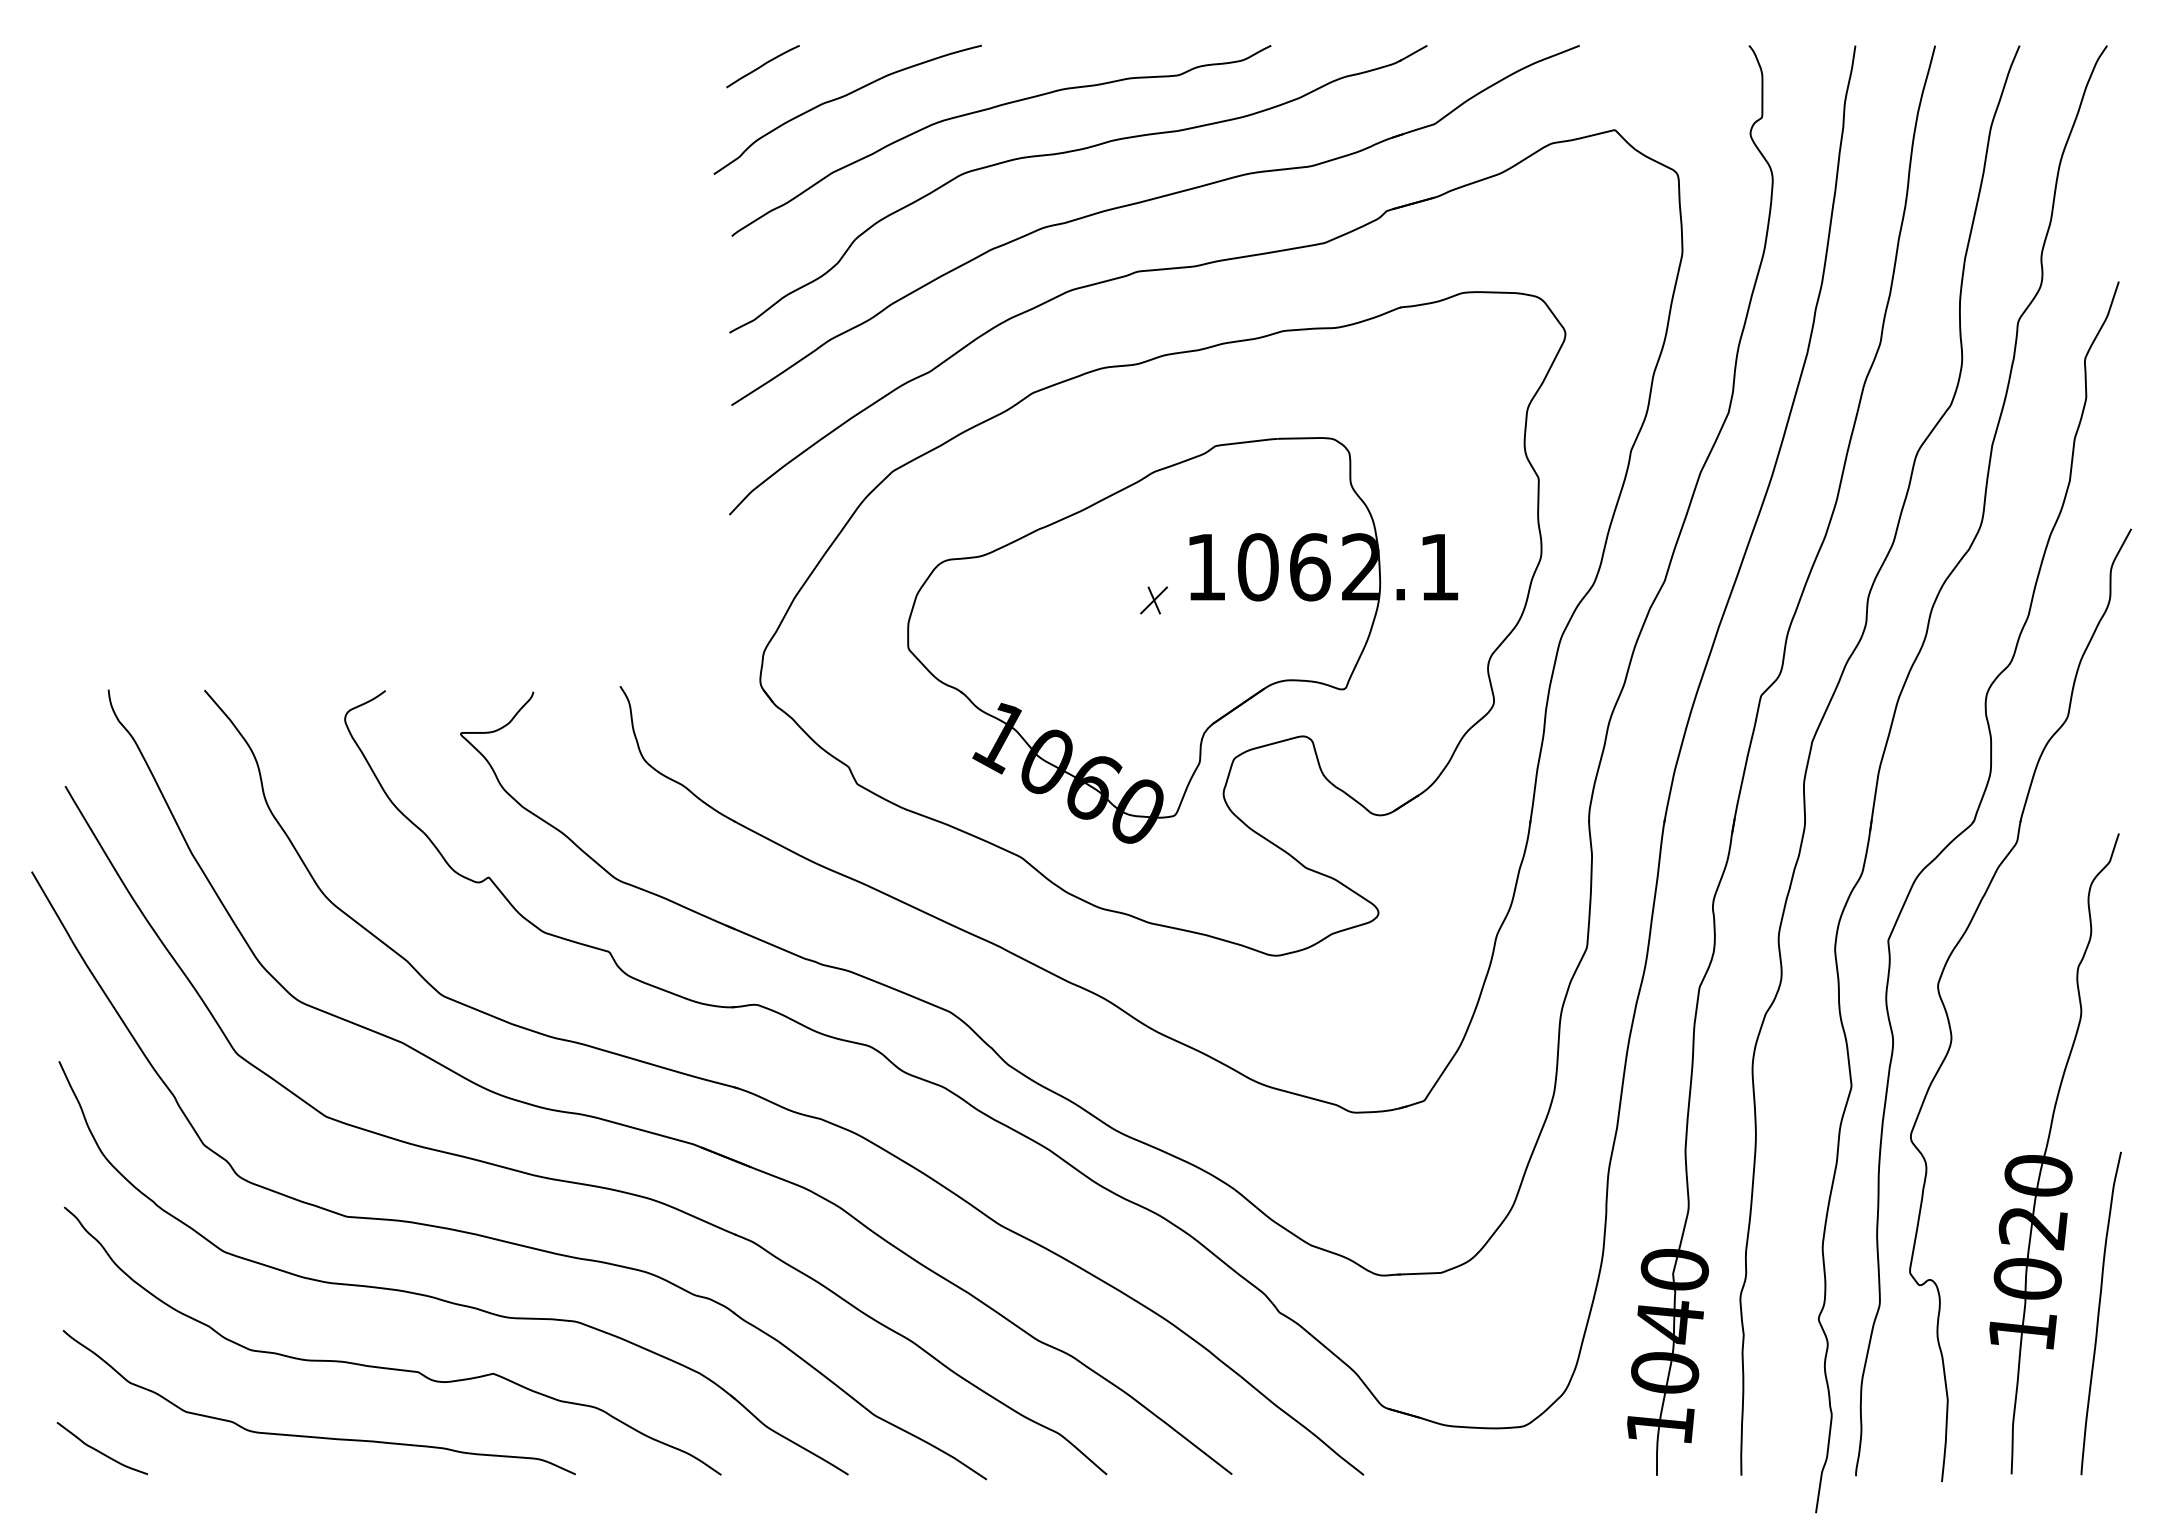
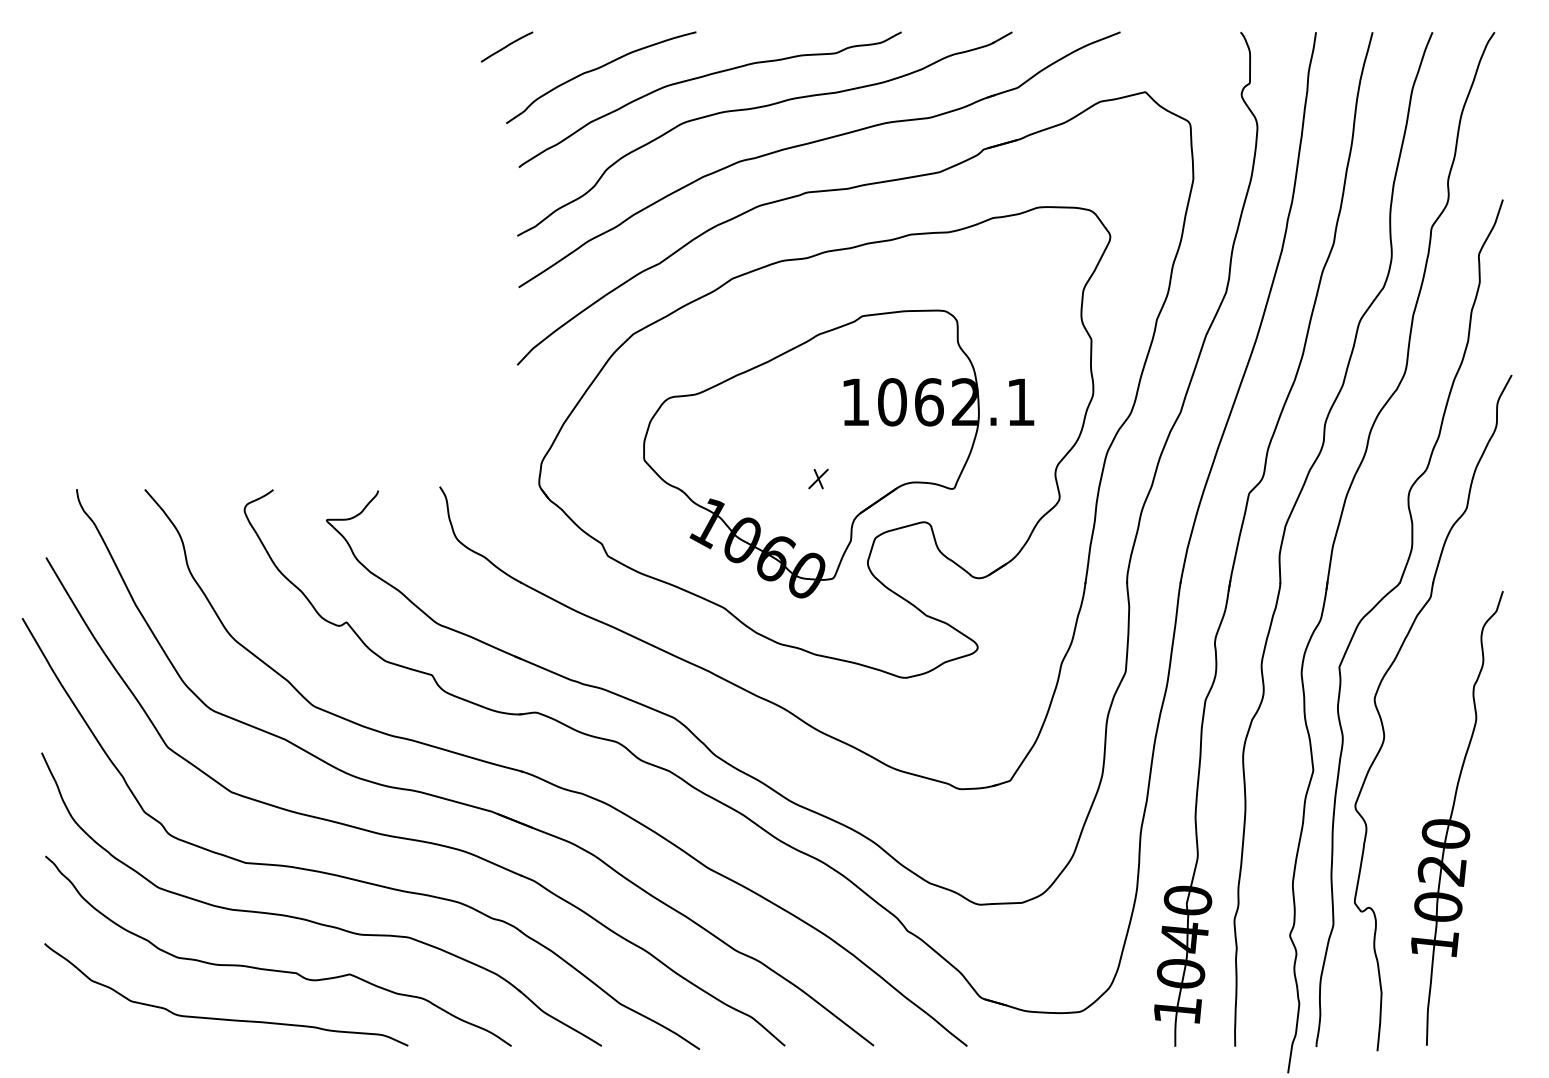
curve: (762, 66) -> (506, 47), moved
part: (1153, 600) -> (818, 479), moved
curve: (2099, 1313) -> (1489, 931), removed
curve: (99, 1450) -> (70, 1028), removed

